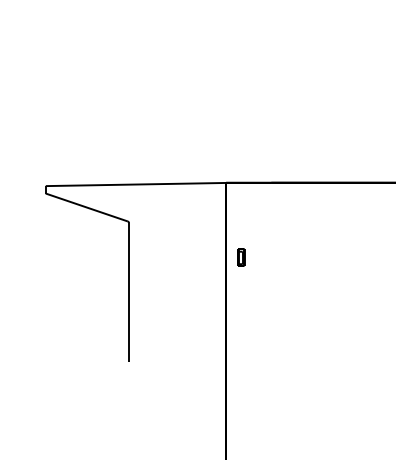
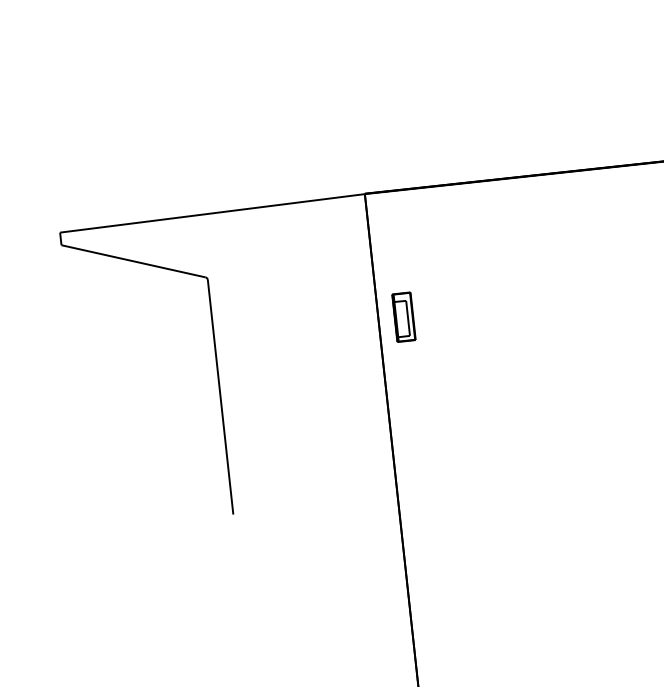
part: (241, 257) -> (404, 317), size x1.67

